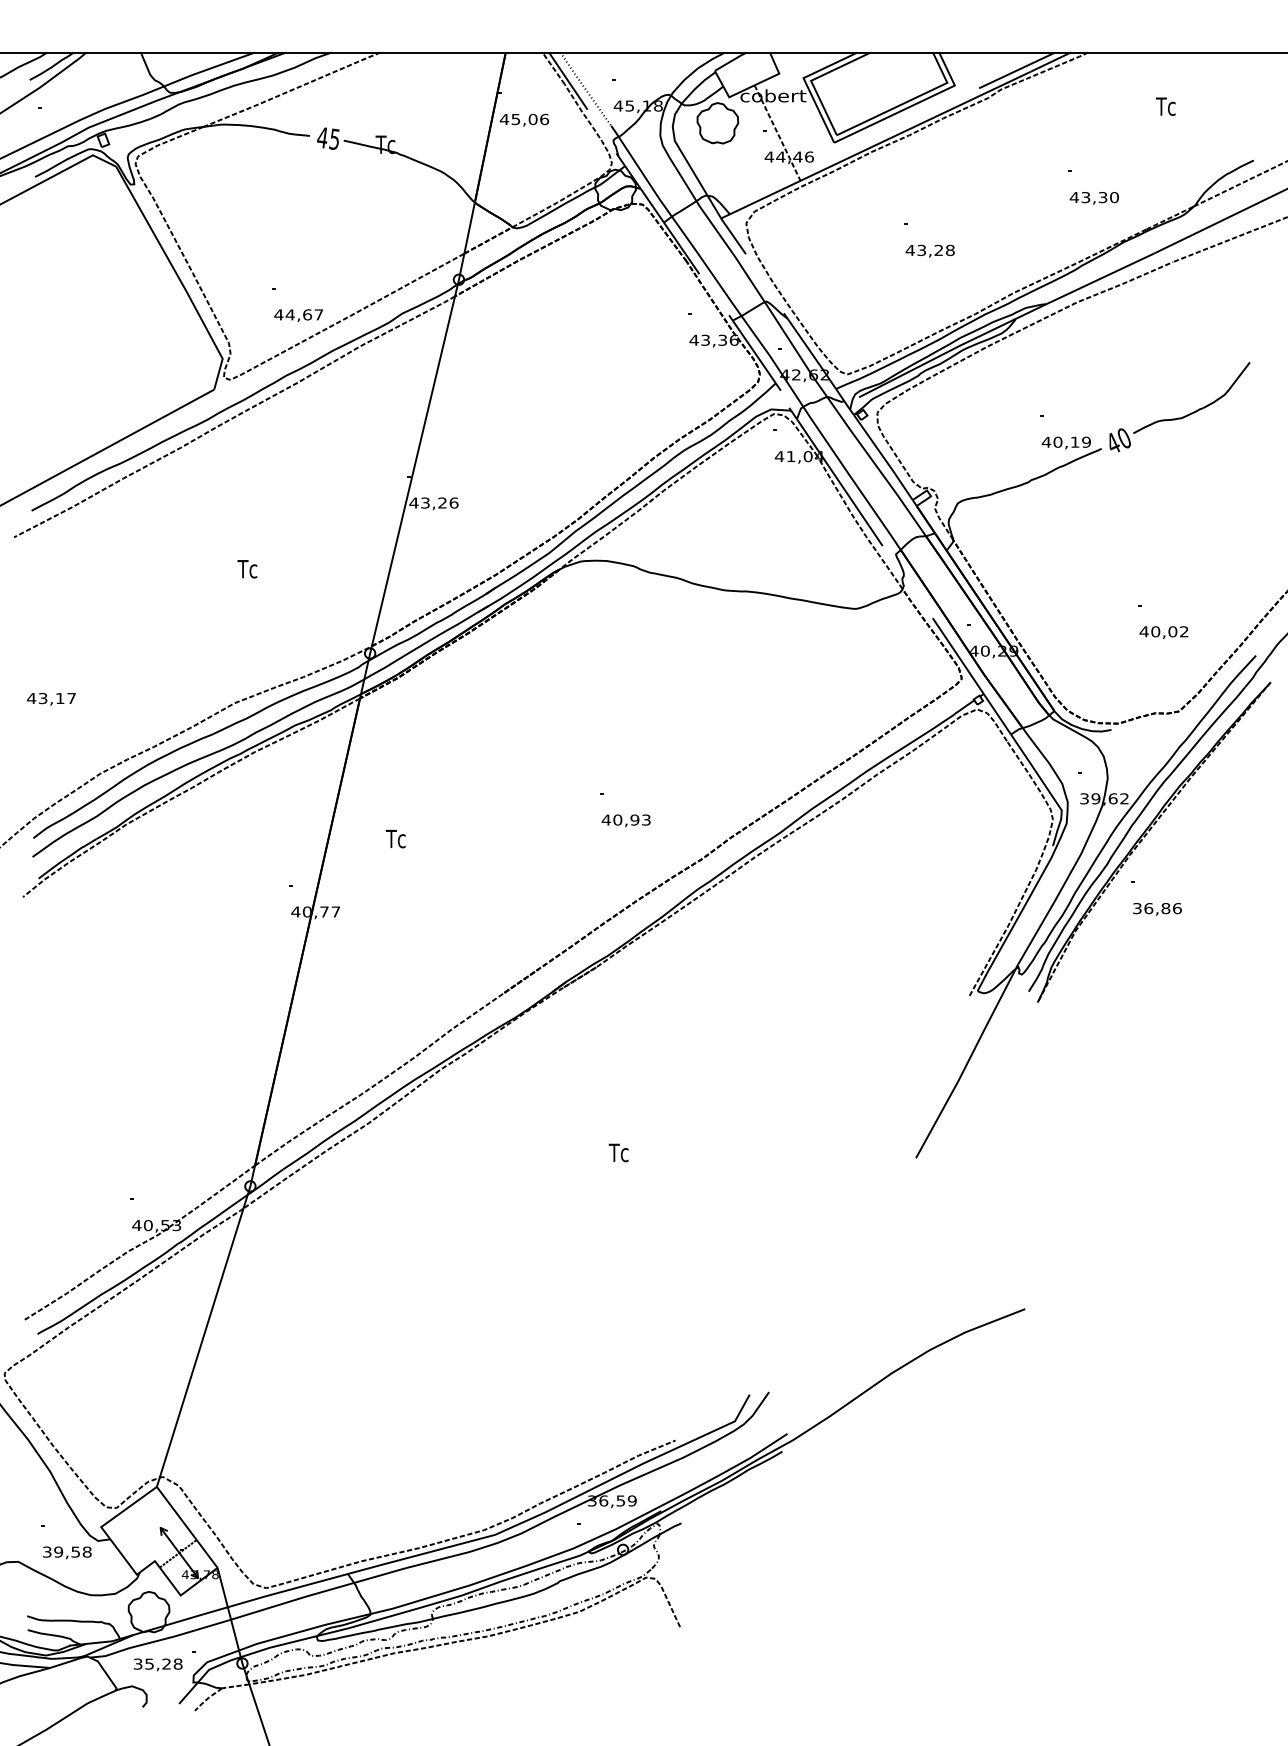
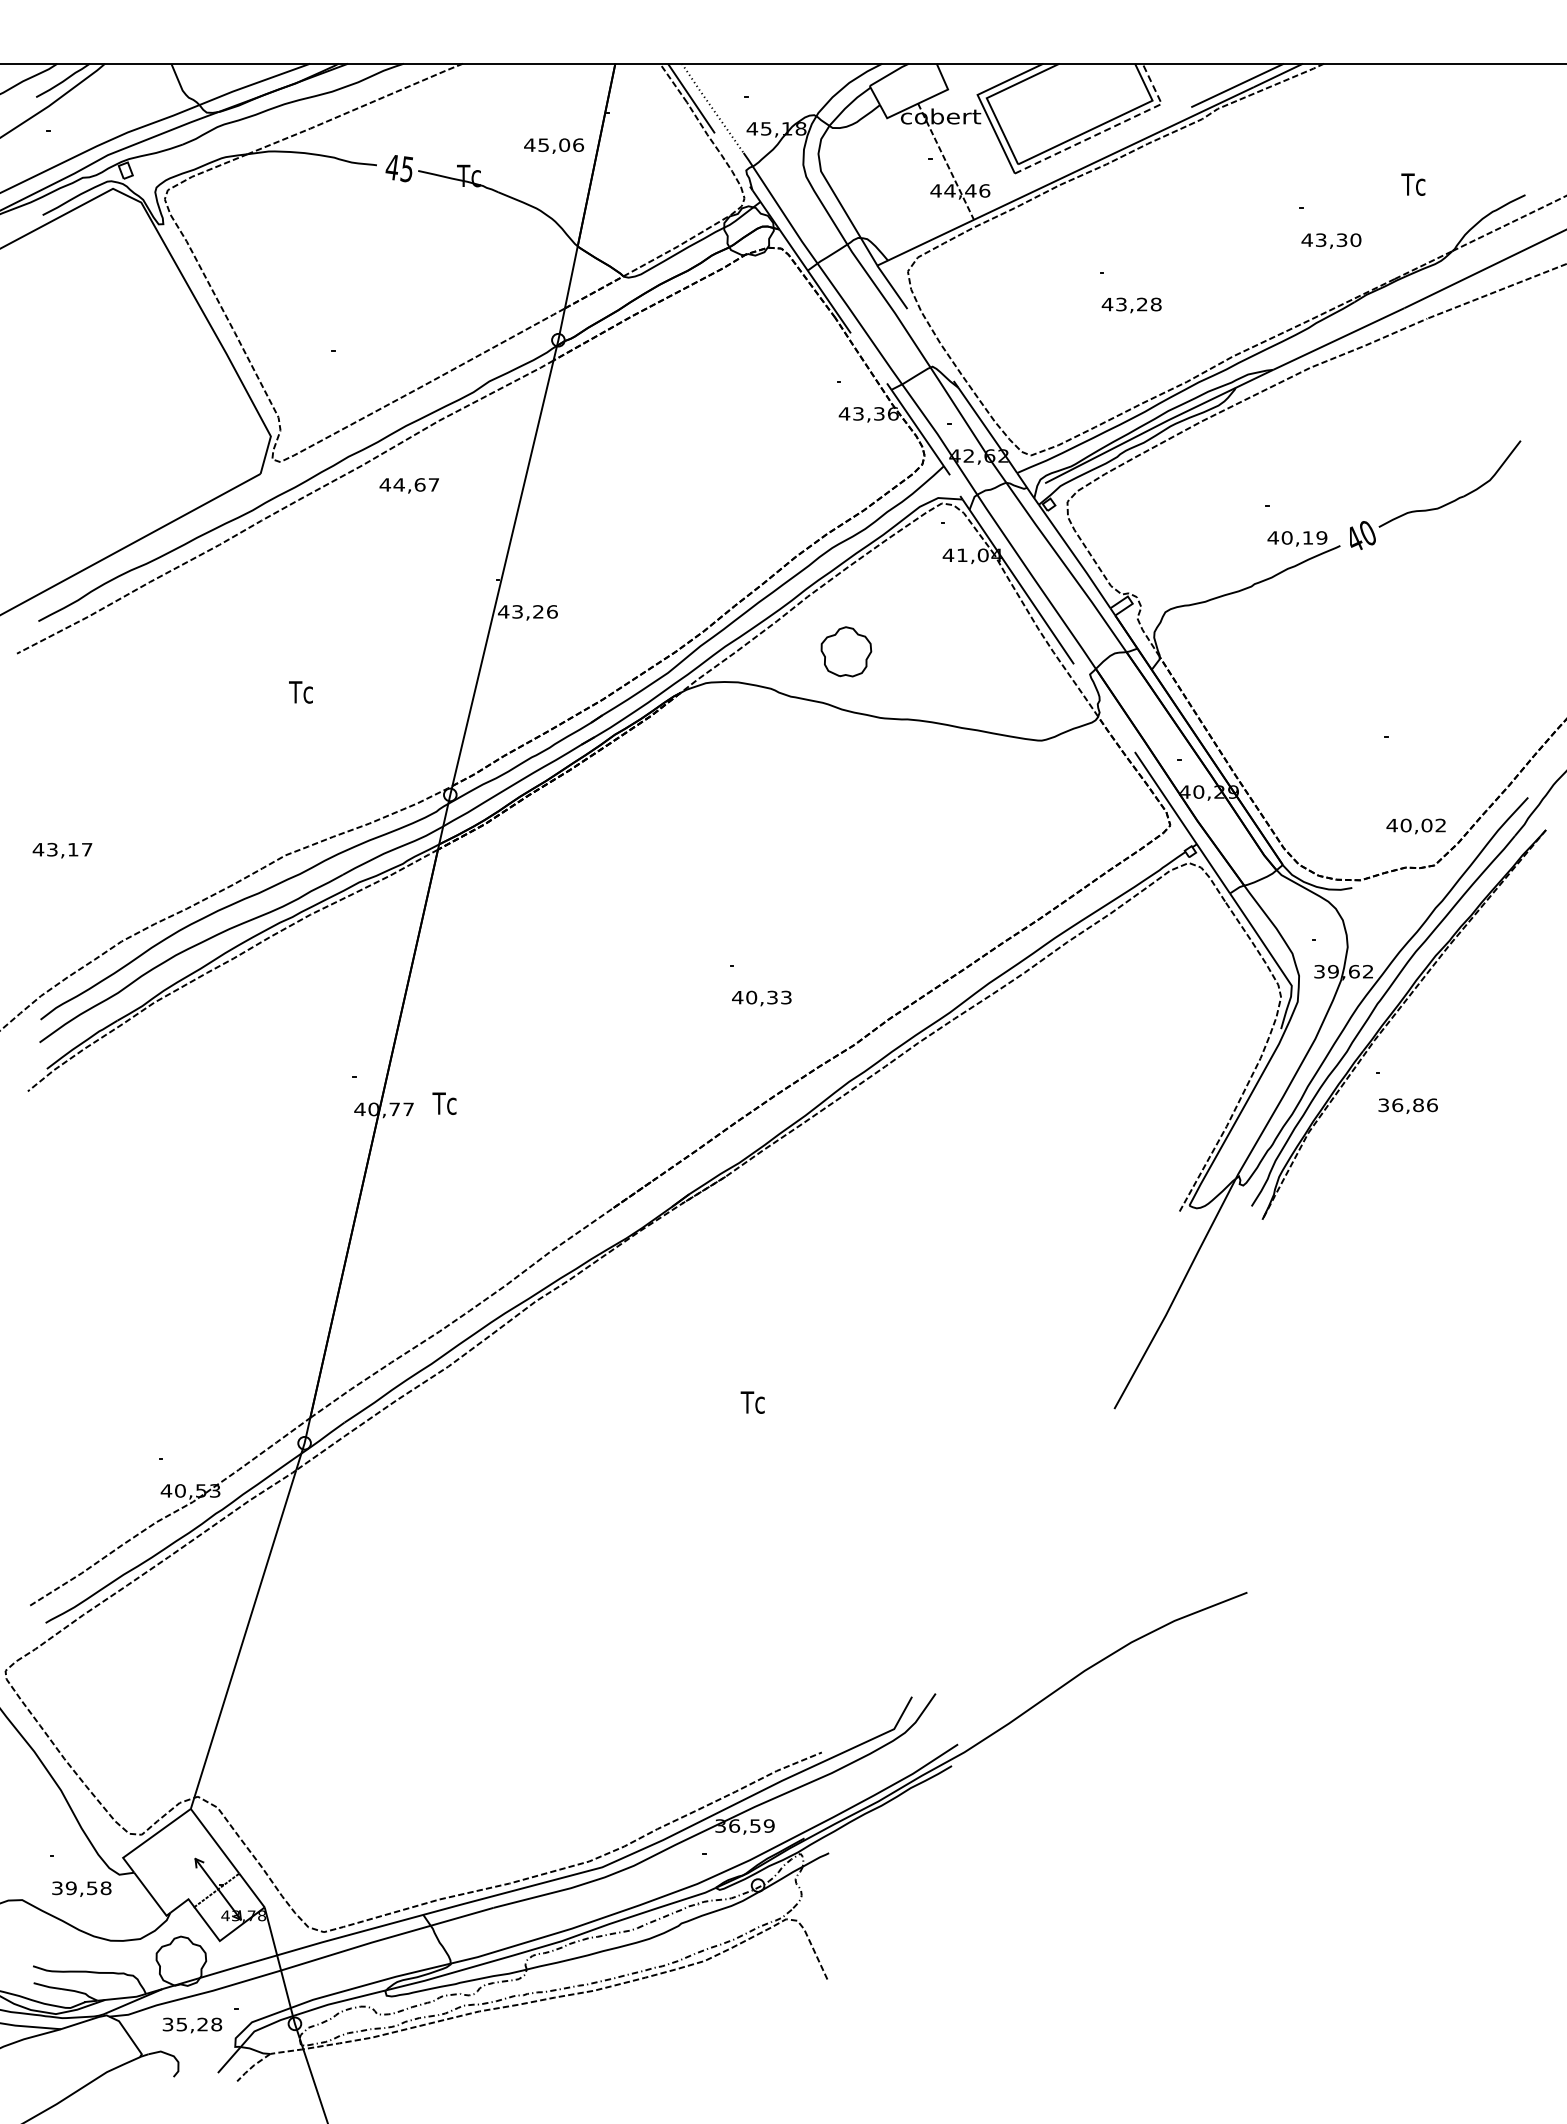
line: (911, 105) -> (1109, 128), solid -> dashed
text: (1165, 106) -> (1413, 184), moved
text: (524, 119) -> (554, 145), moved
part: (717, 123) -> (846, 651), moved
text: (297, 315) -> (408, 485), moved
text: (1163, 632) -> (1415, 826), moved
text: (634, 819) -> (772, 997), 40,93 -> 40,33
text: (395, 838) -> (444, 1103), moved

